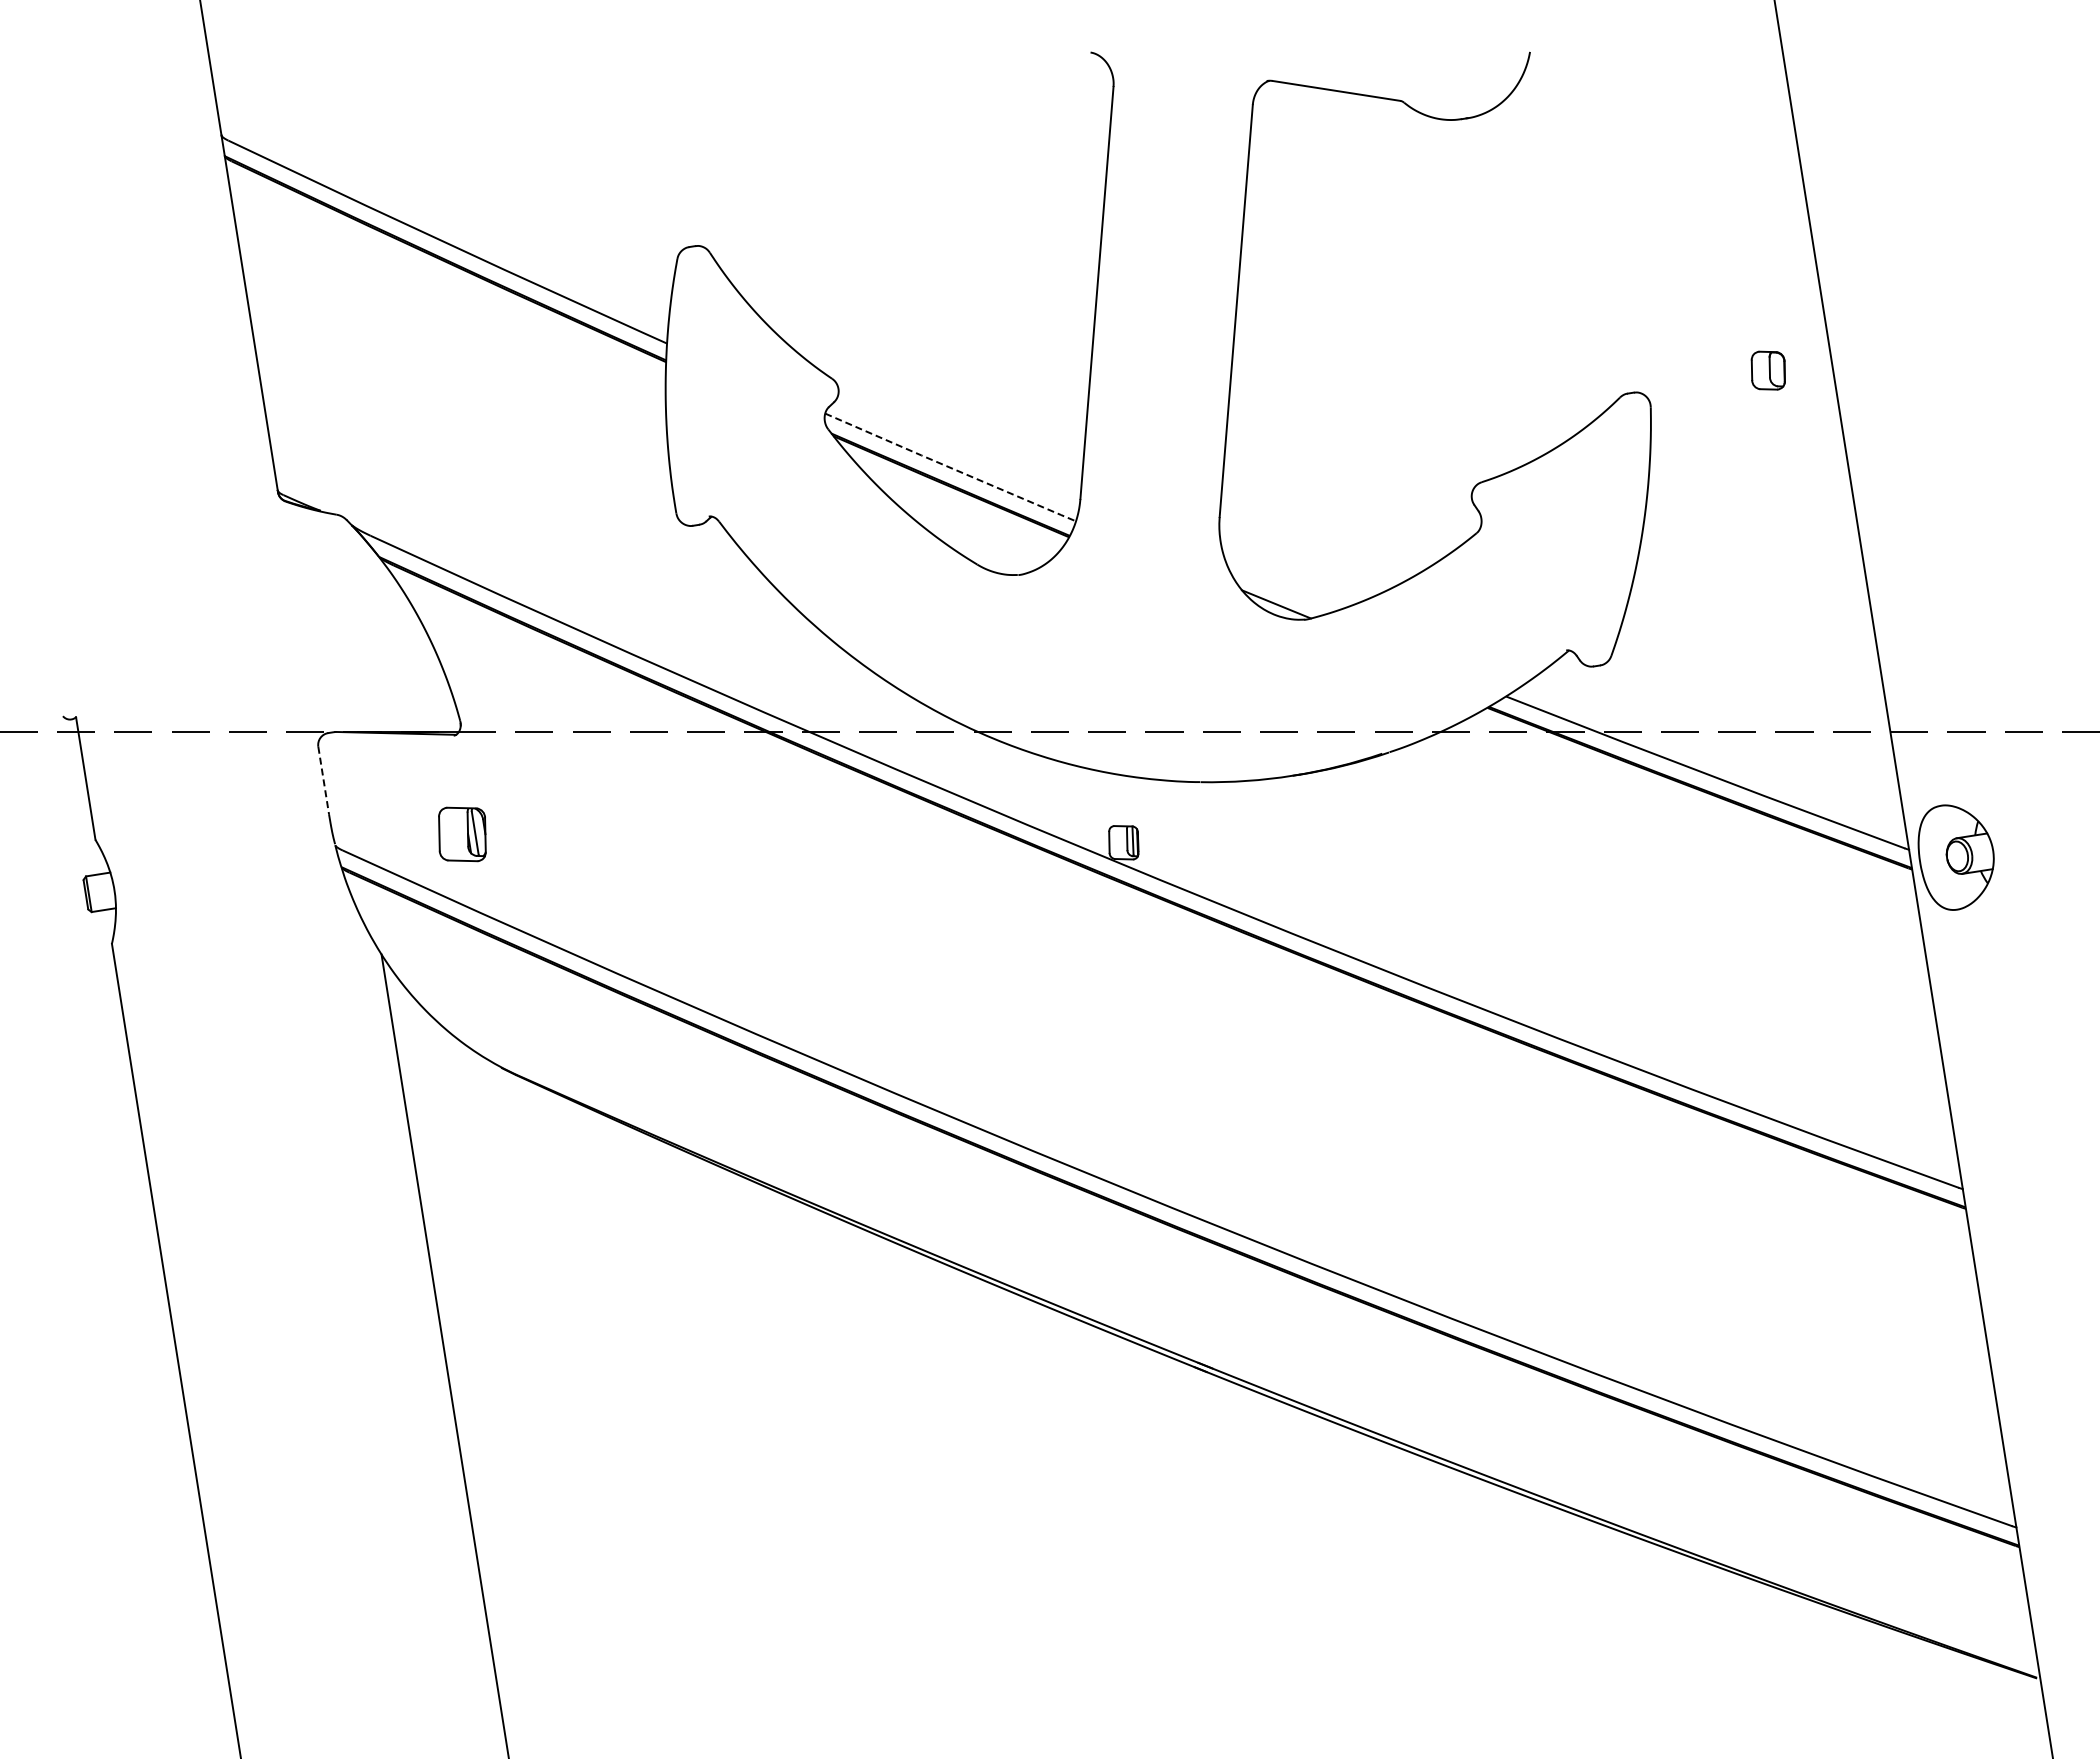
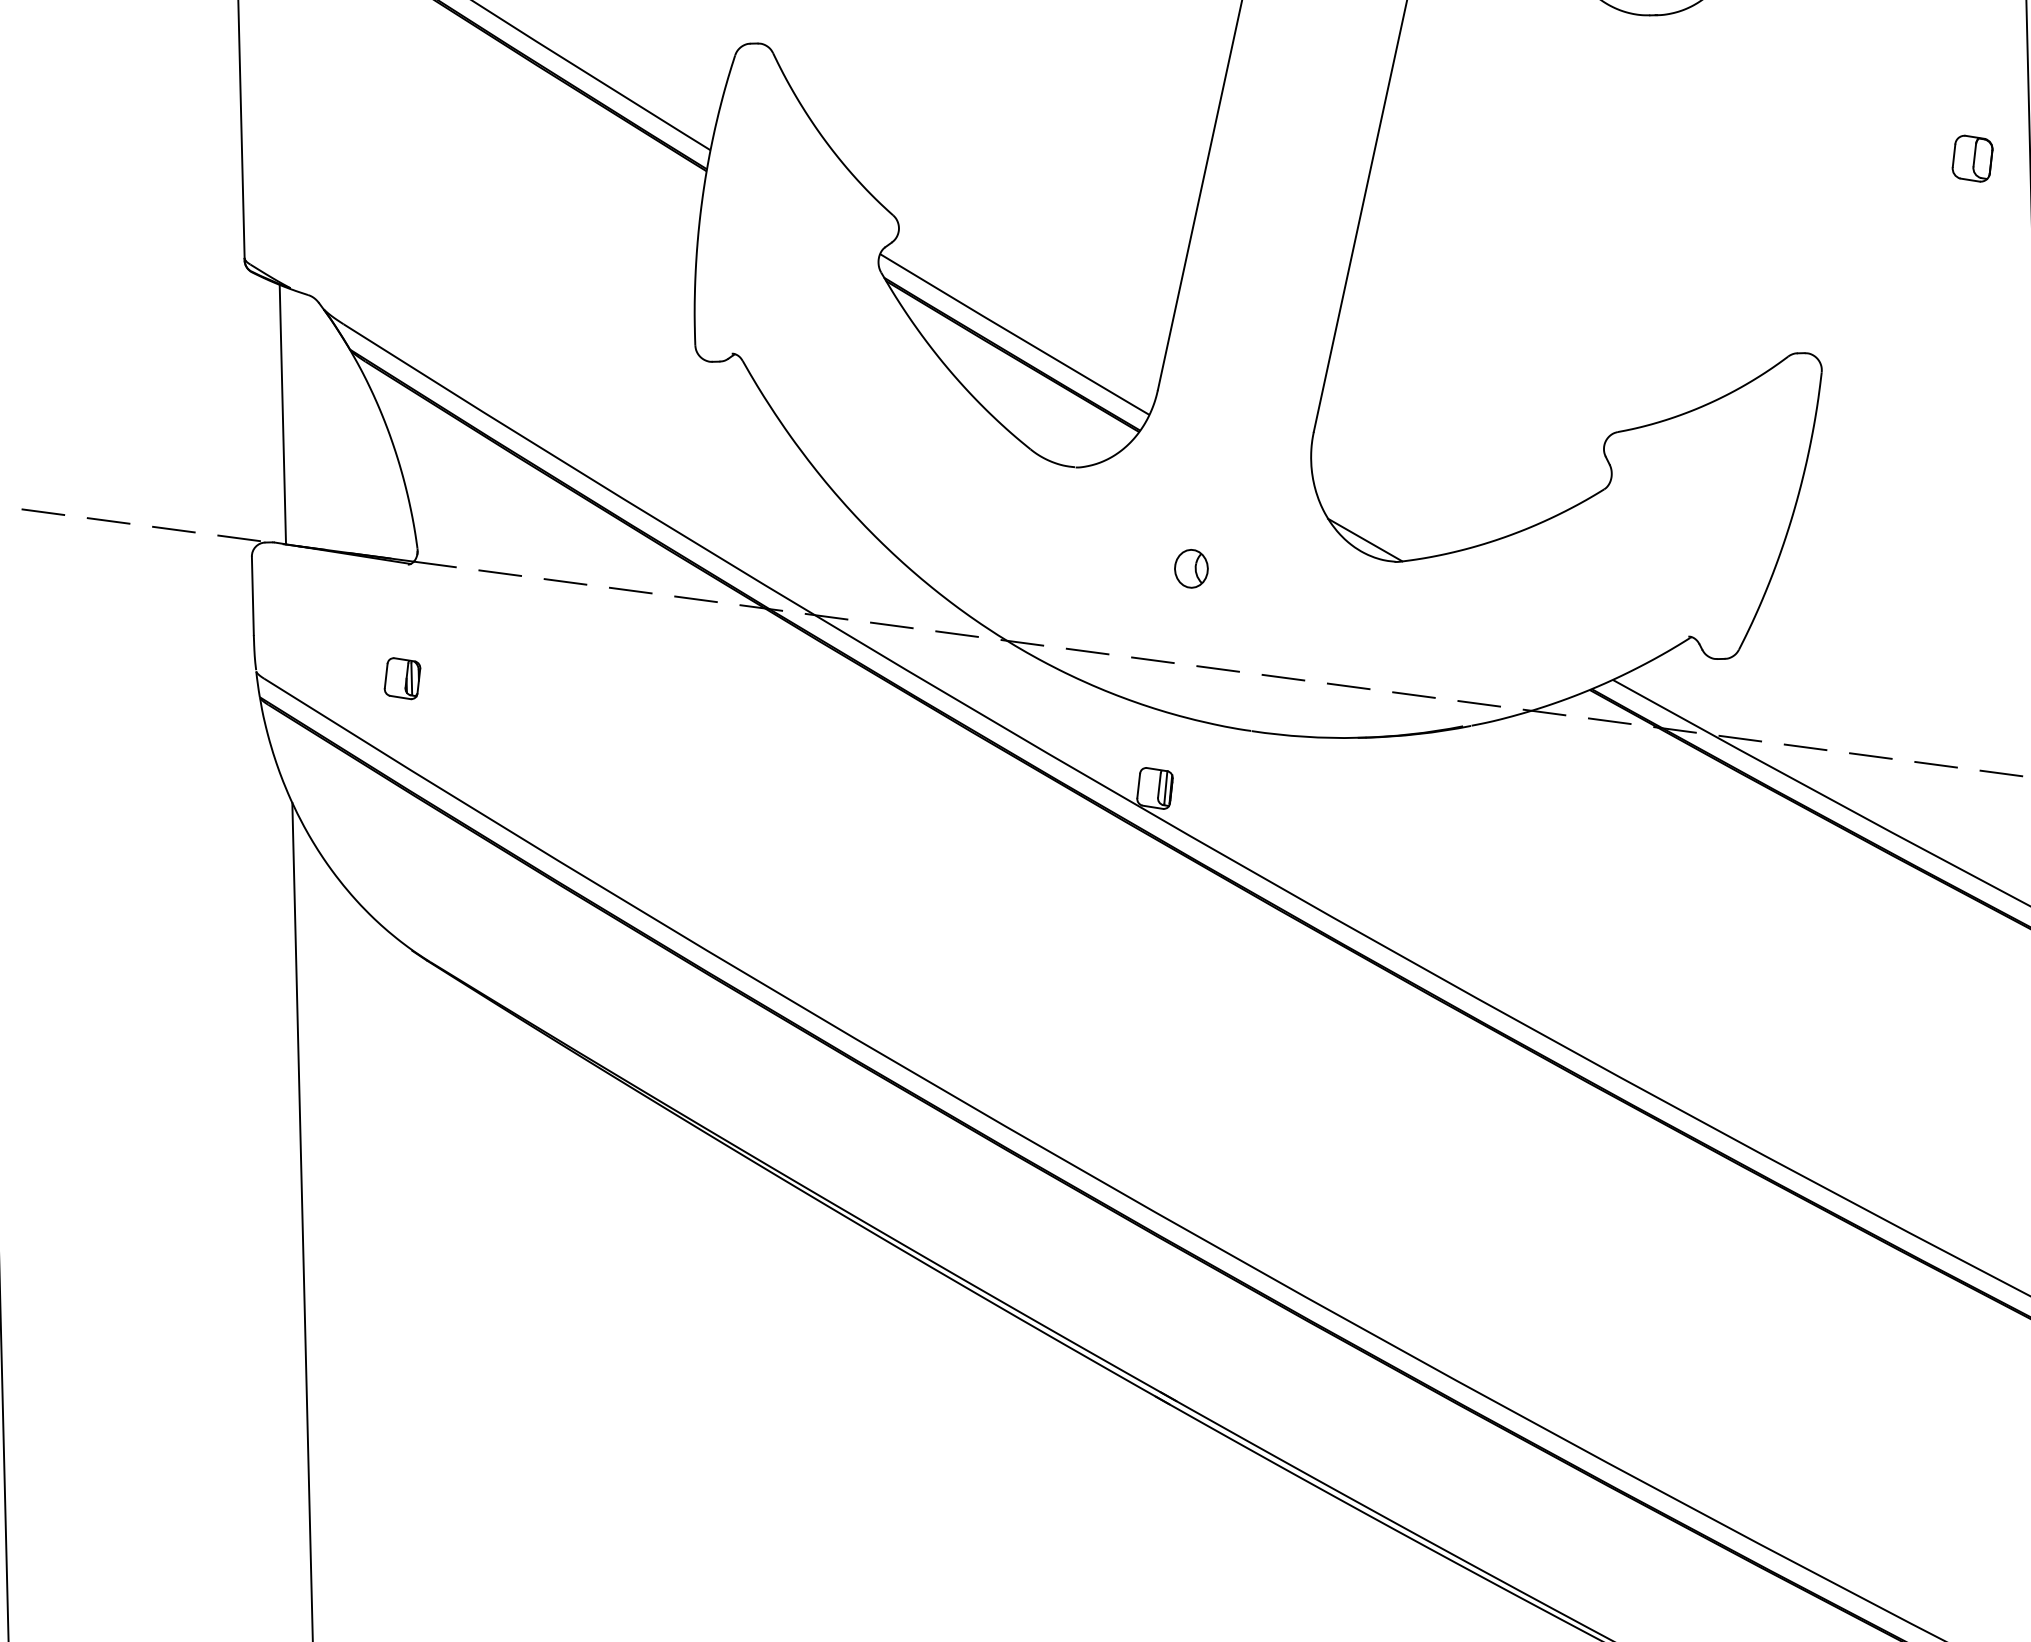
part: (1767, 370) -> (1971, 158), moved
line: (950, 467) -> (1014, 334), dashed -> solid
line: (328, 620) -> (282, 414), added
part: (1129, 648) -> (1191, 567), added
line: (323, 780) -> (252, 595), dashed -> solid
part: (461, 834) -> (401, 678), size x0.62

